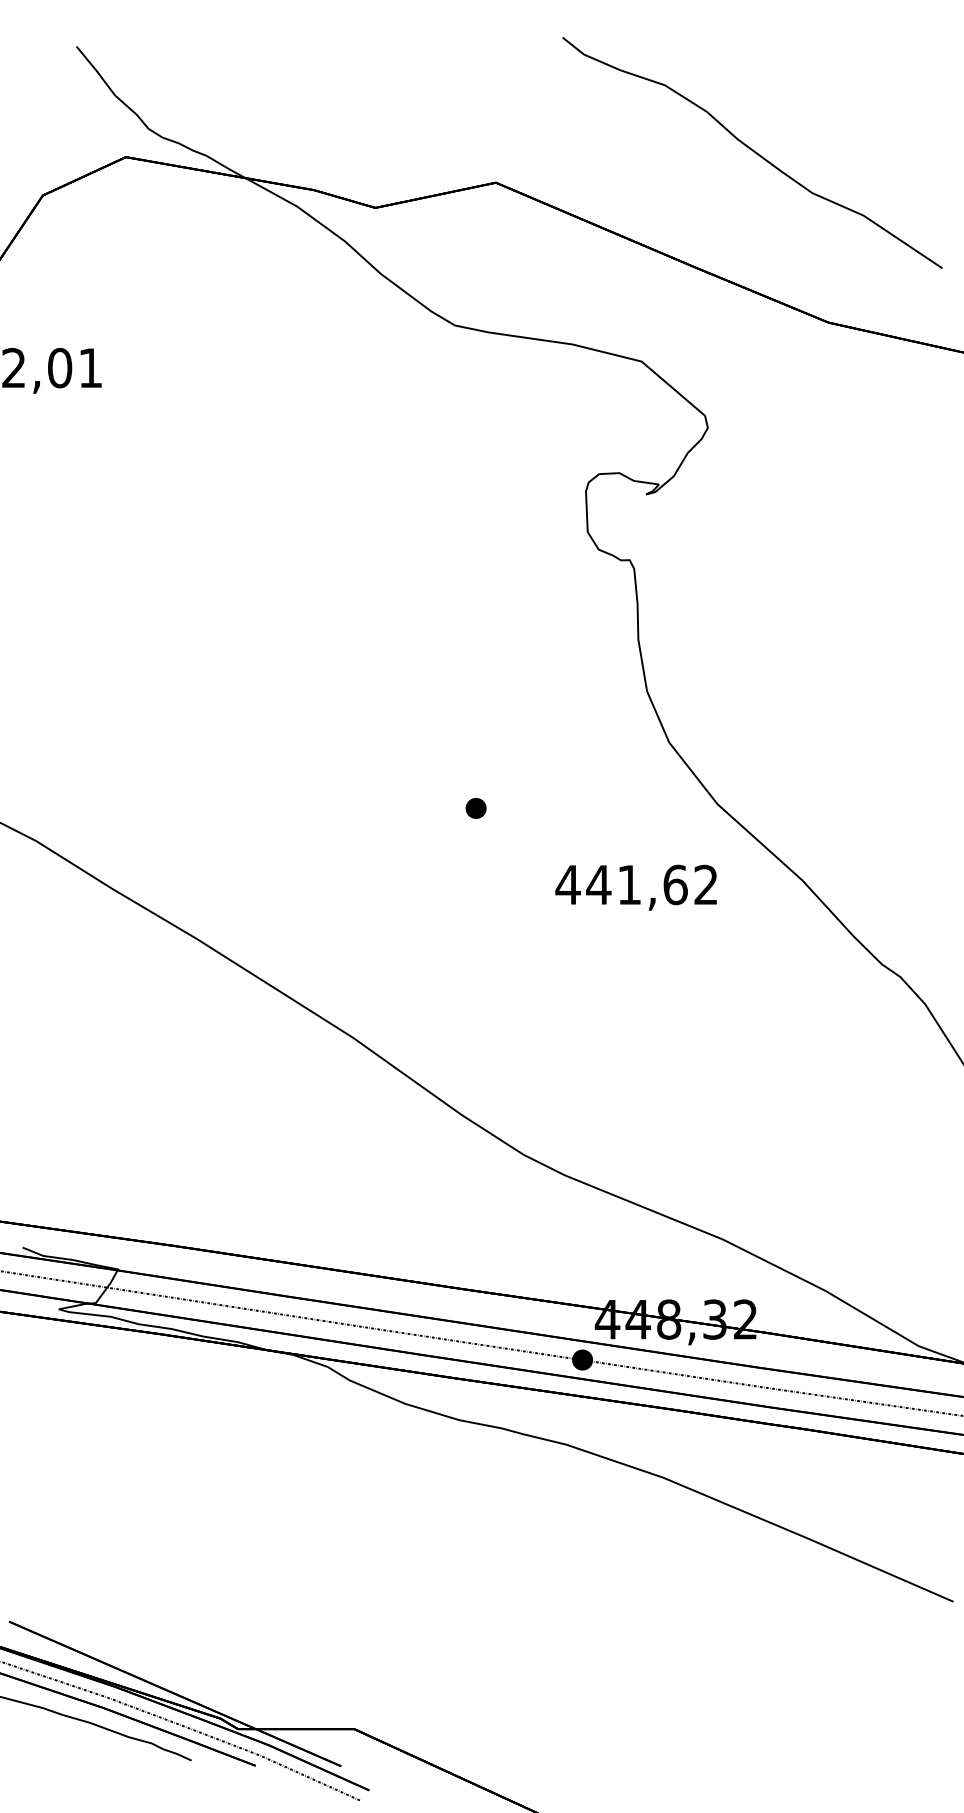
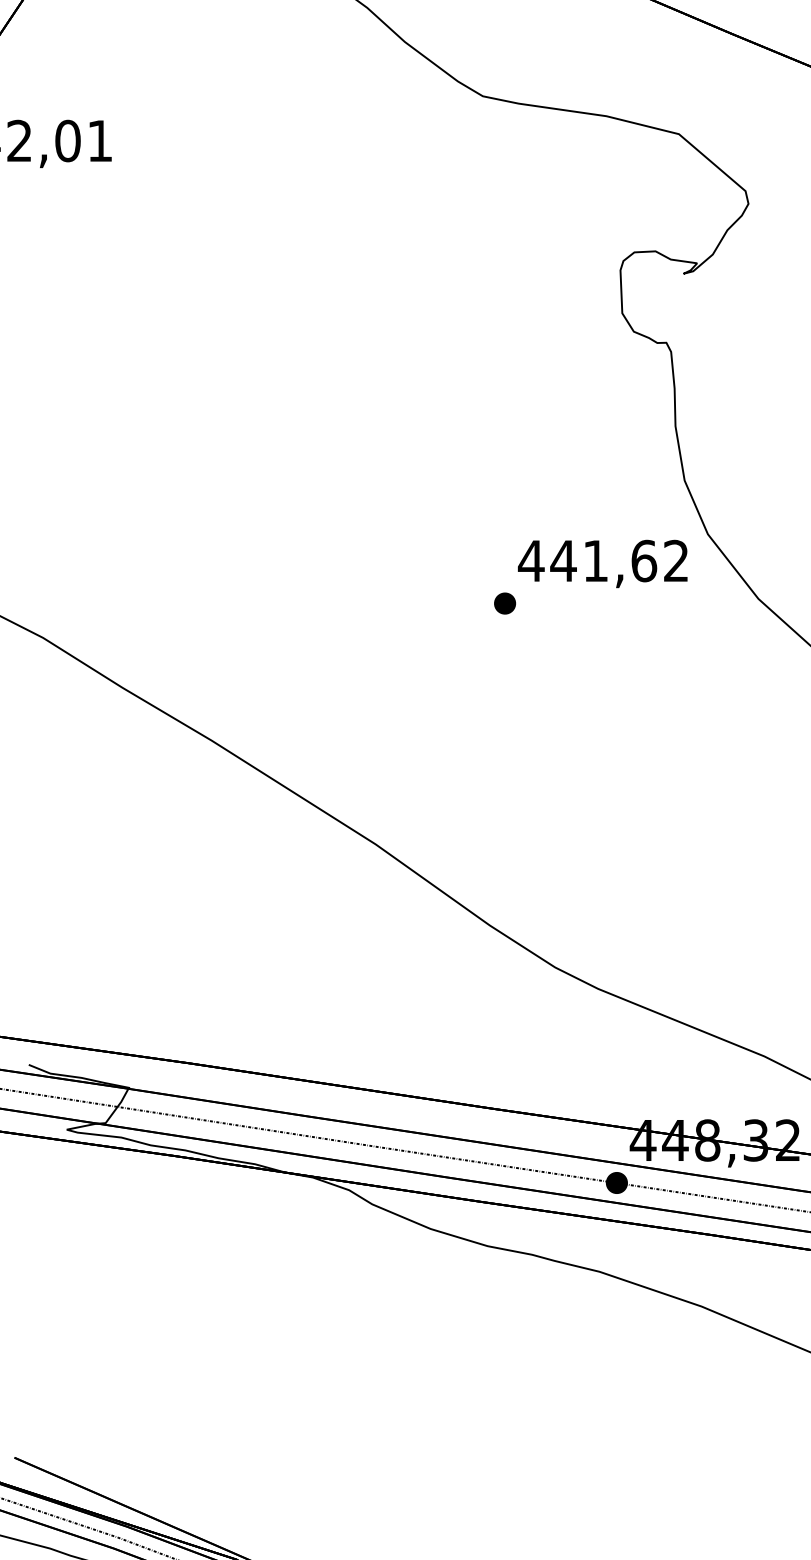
text: (635, 887) -> (602, 563), moved

